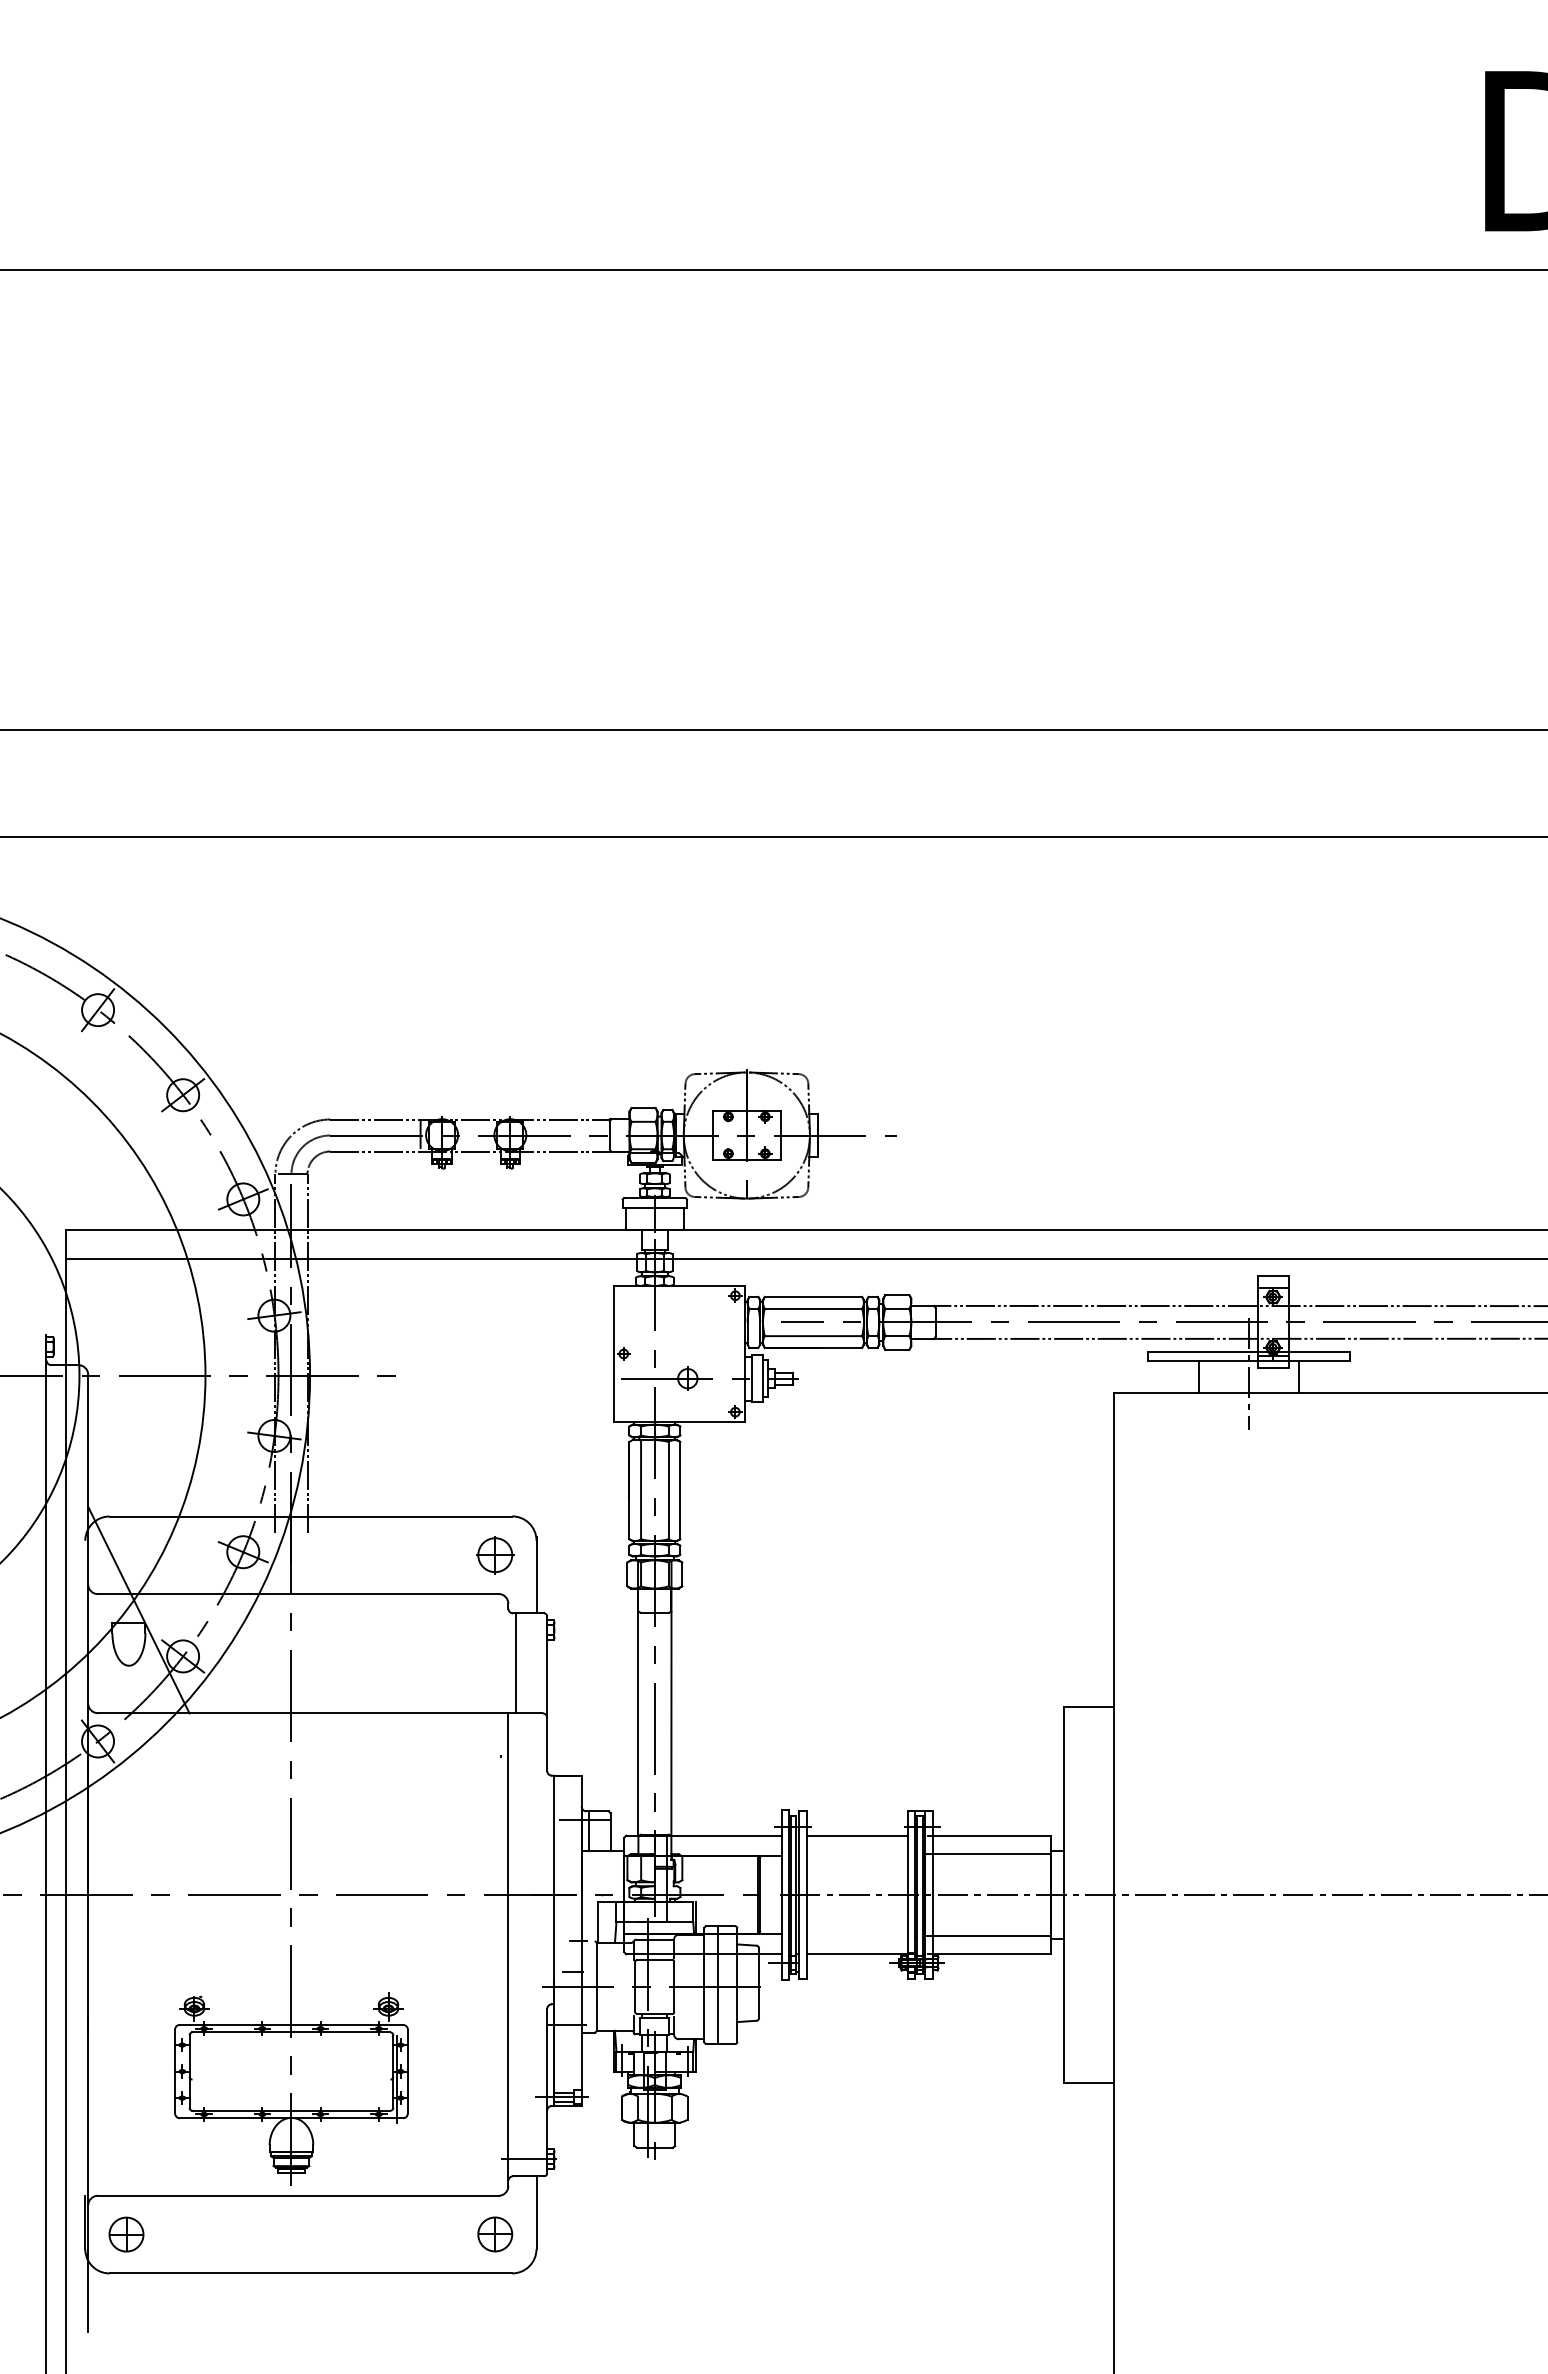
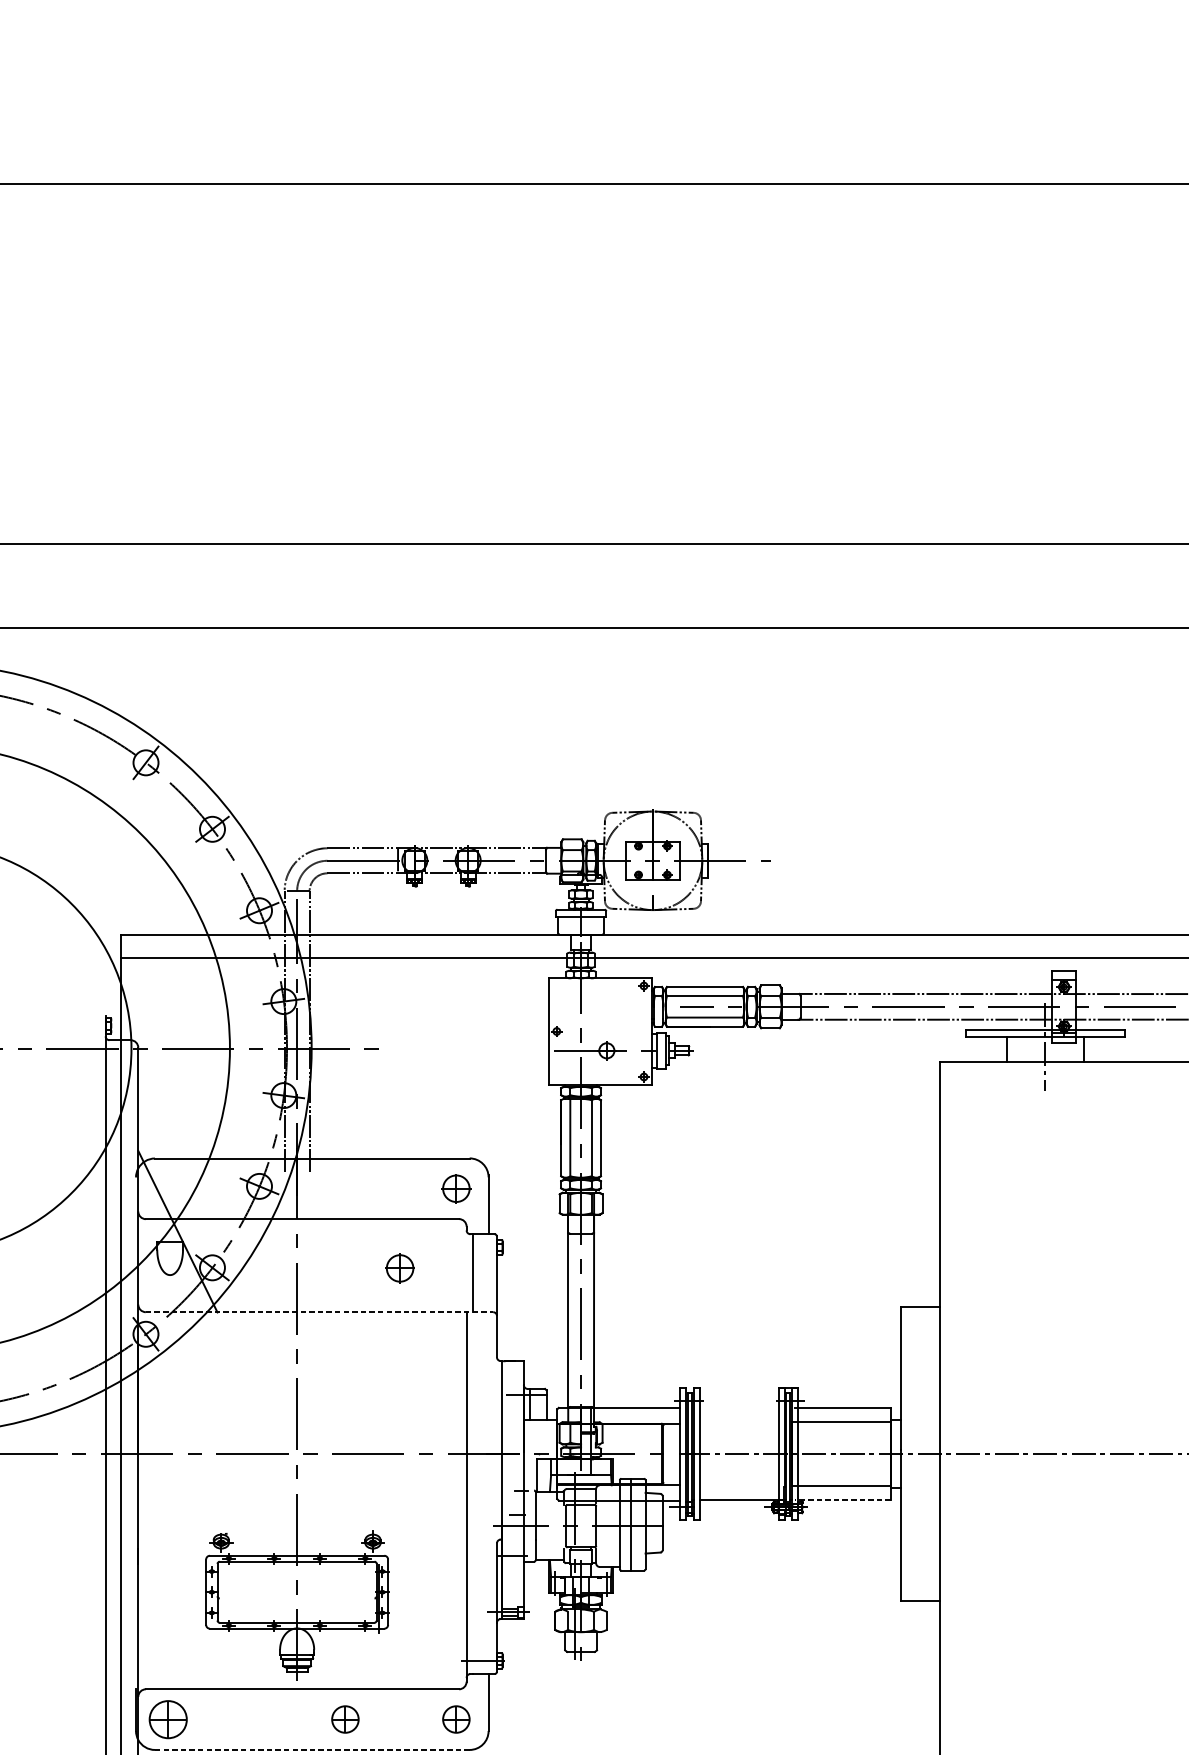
part: (423, 1657) -> (400, 1268), added
line: (320, 1713) -> (319, 1312), solid -> dashed
line: (856, 1836) -> (738, 1408), removed
line: (989, 1954) -> (842, 1500), solid -> dashed
part: (126, 2234) -> (168, 1719), size x1.4
part: (353, 2234) -> (345, 1719), added
line: (311, 2273) -> (312, 1750), solid -> dashed

